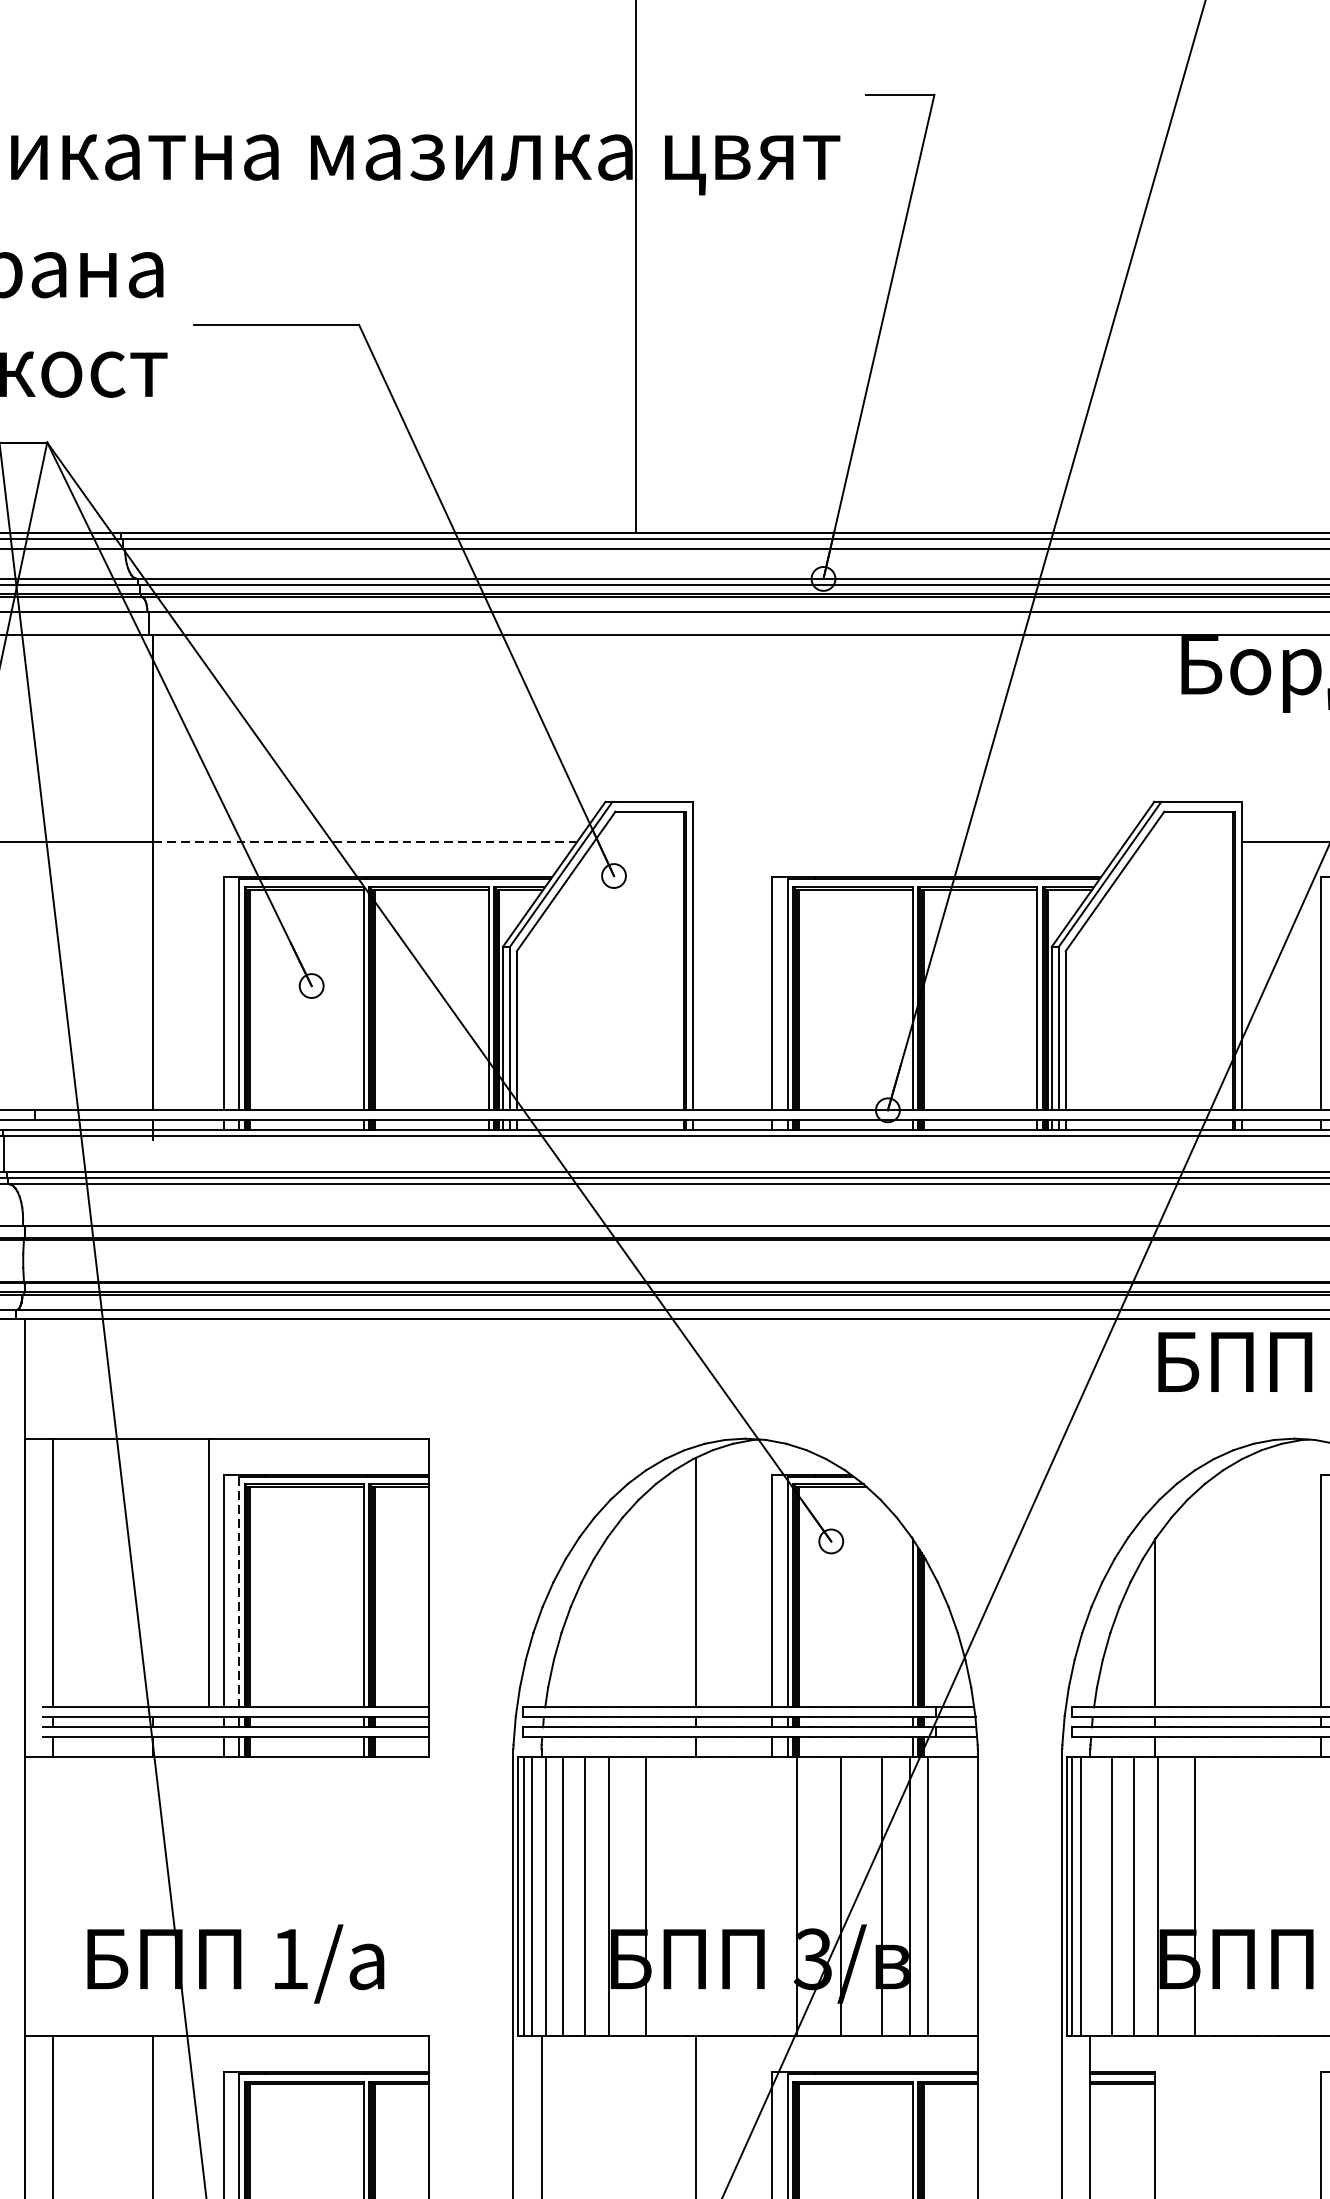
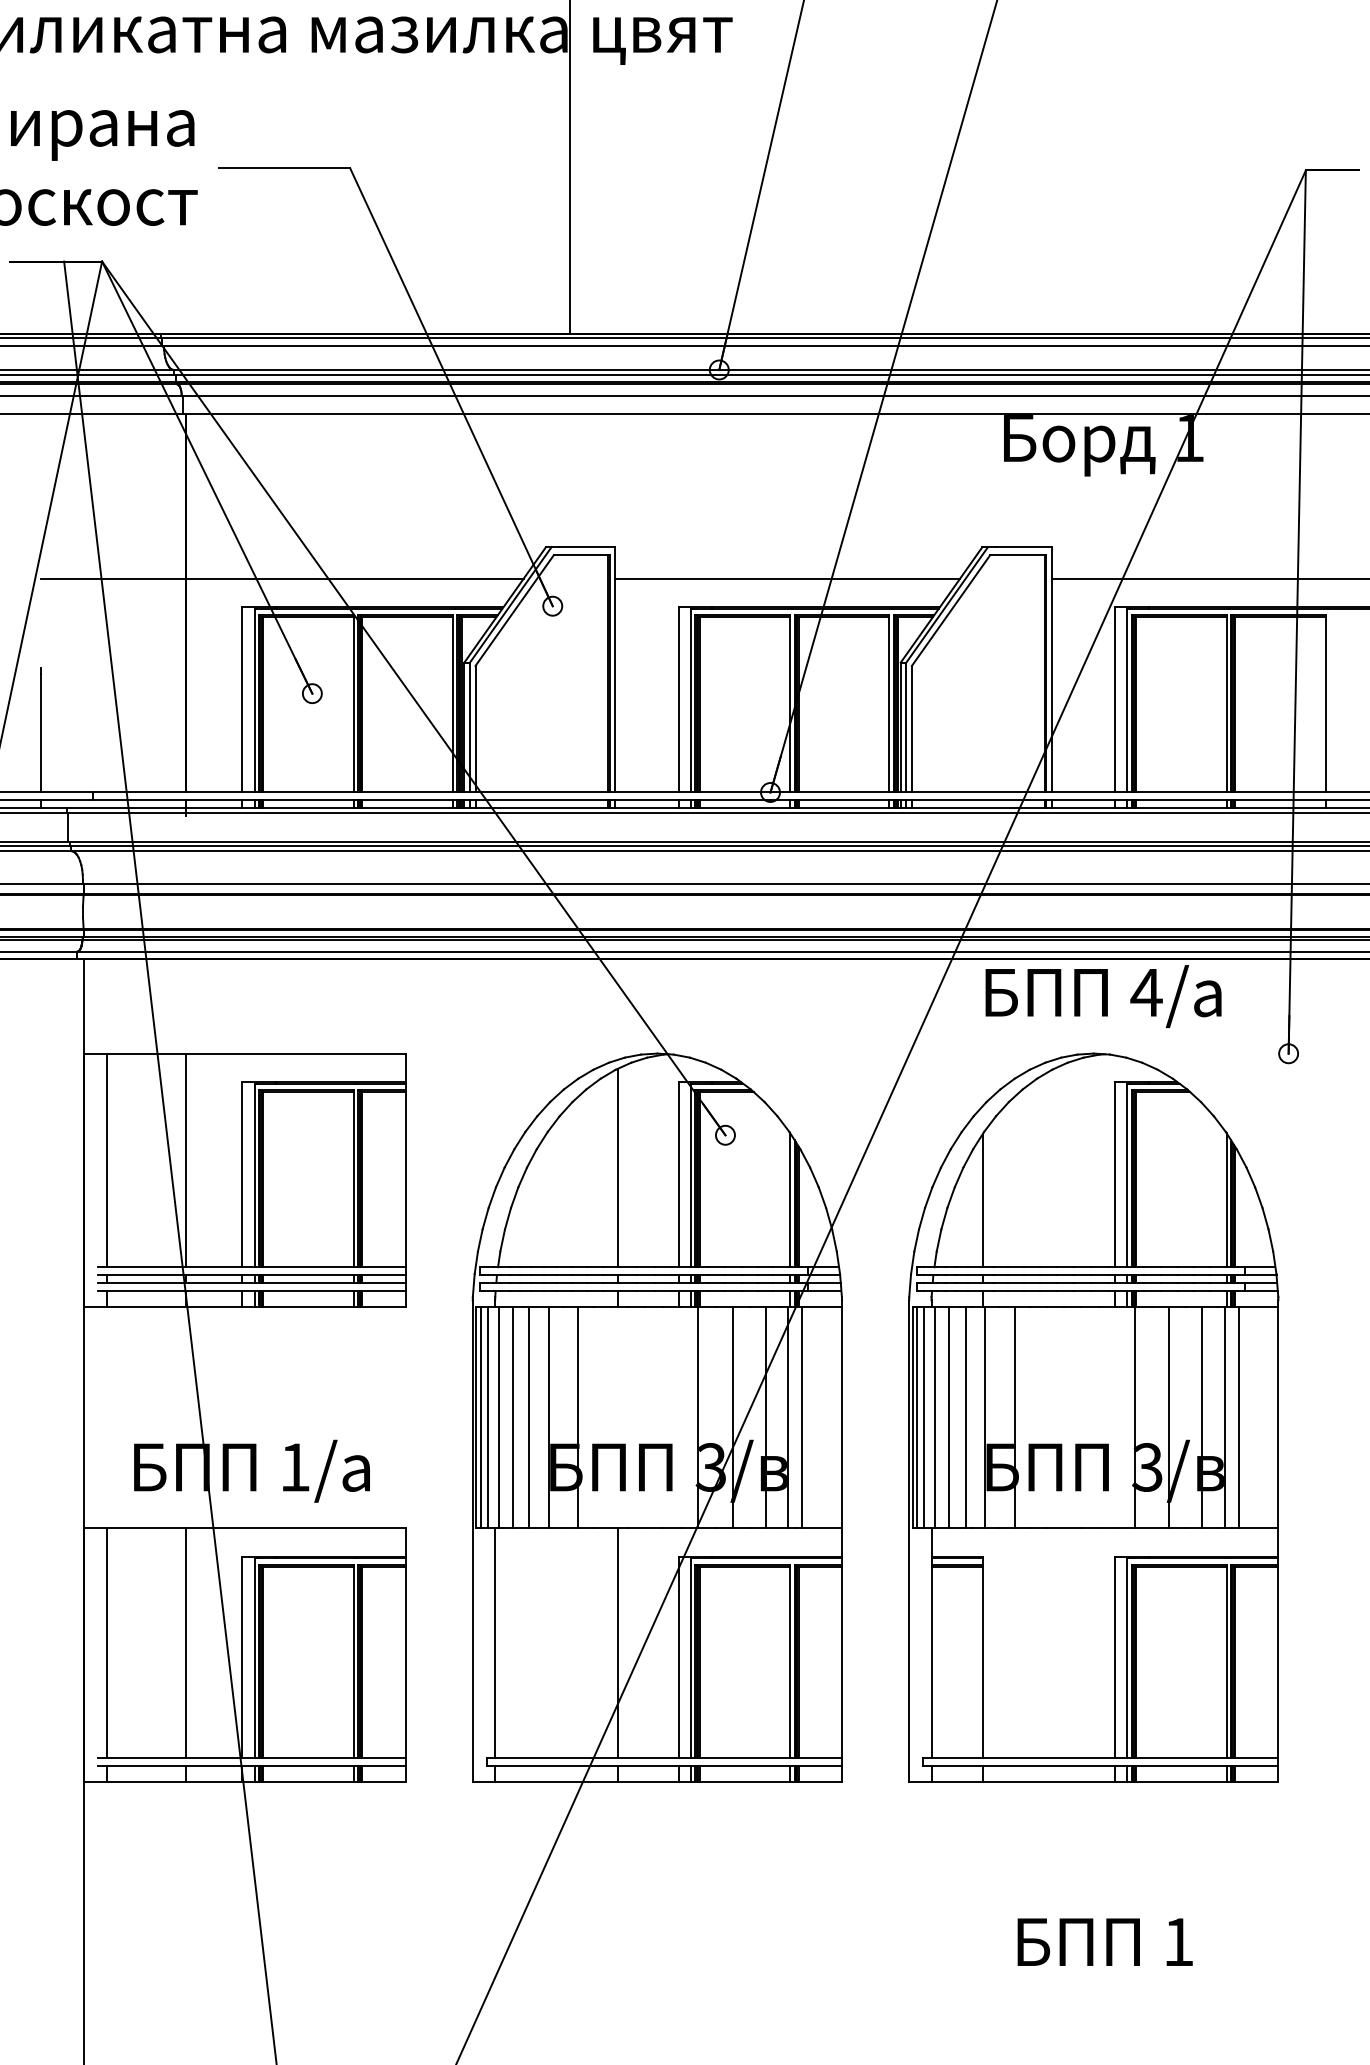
line: (364, 841) -> (354, 578), dashed -> solid
line: (909, 841) -> (787, 578), added
line: (208, 1573) -> (185, 1160), moved
line: (238, 1592) -> (254, 1175), dashed -> solid
line: (1095, 1896) -> (935, 1417), added

